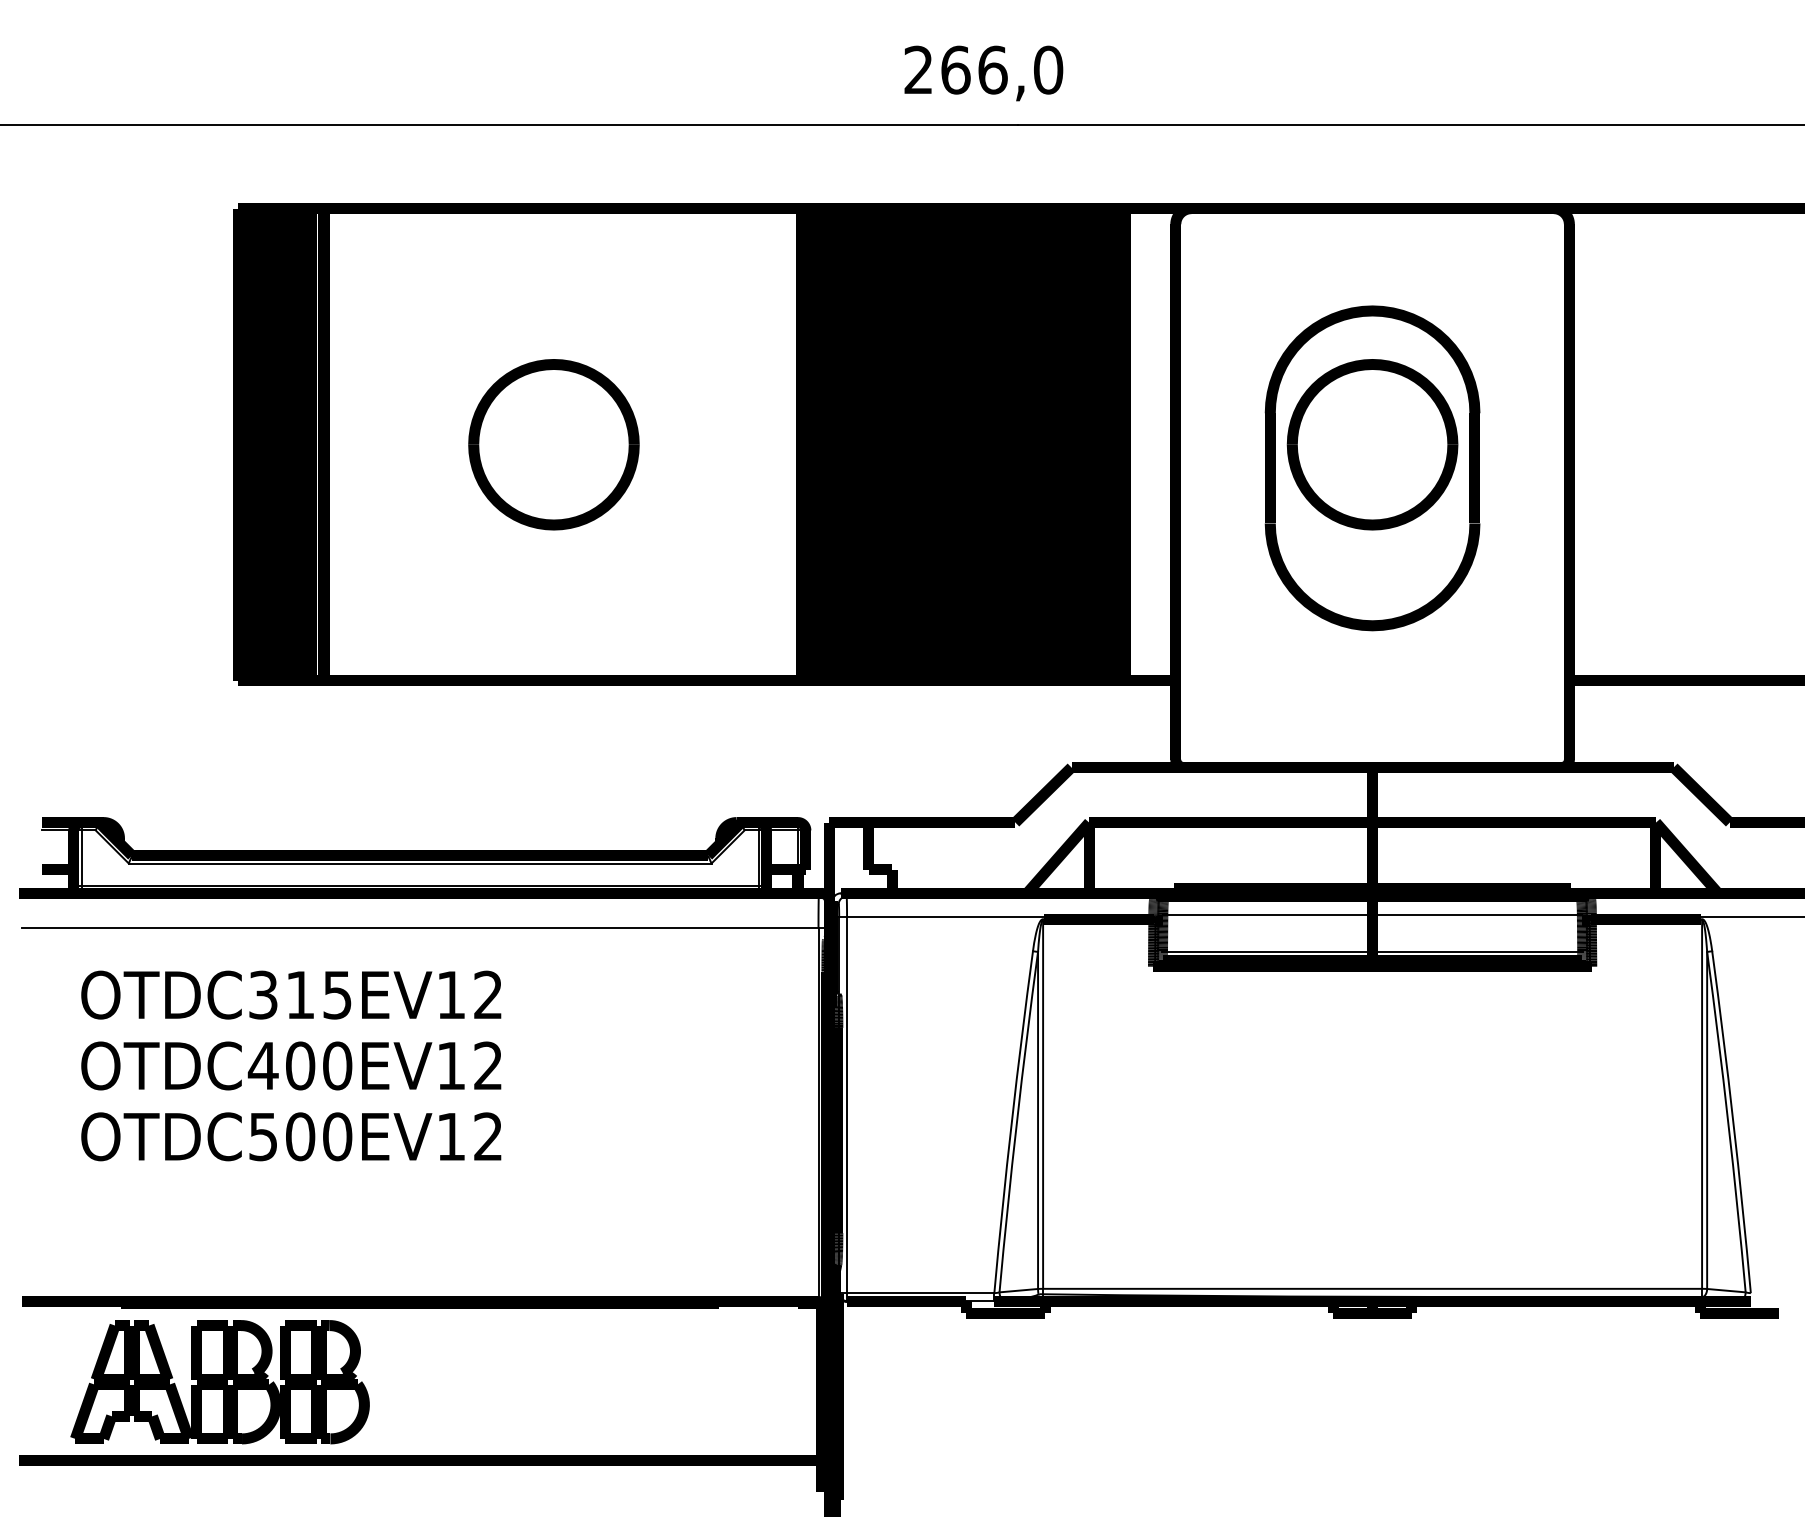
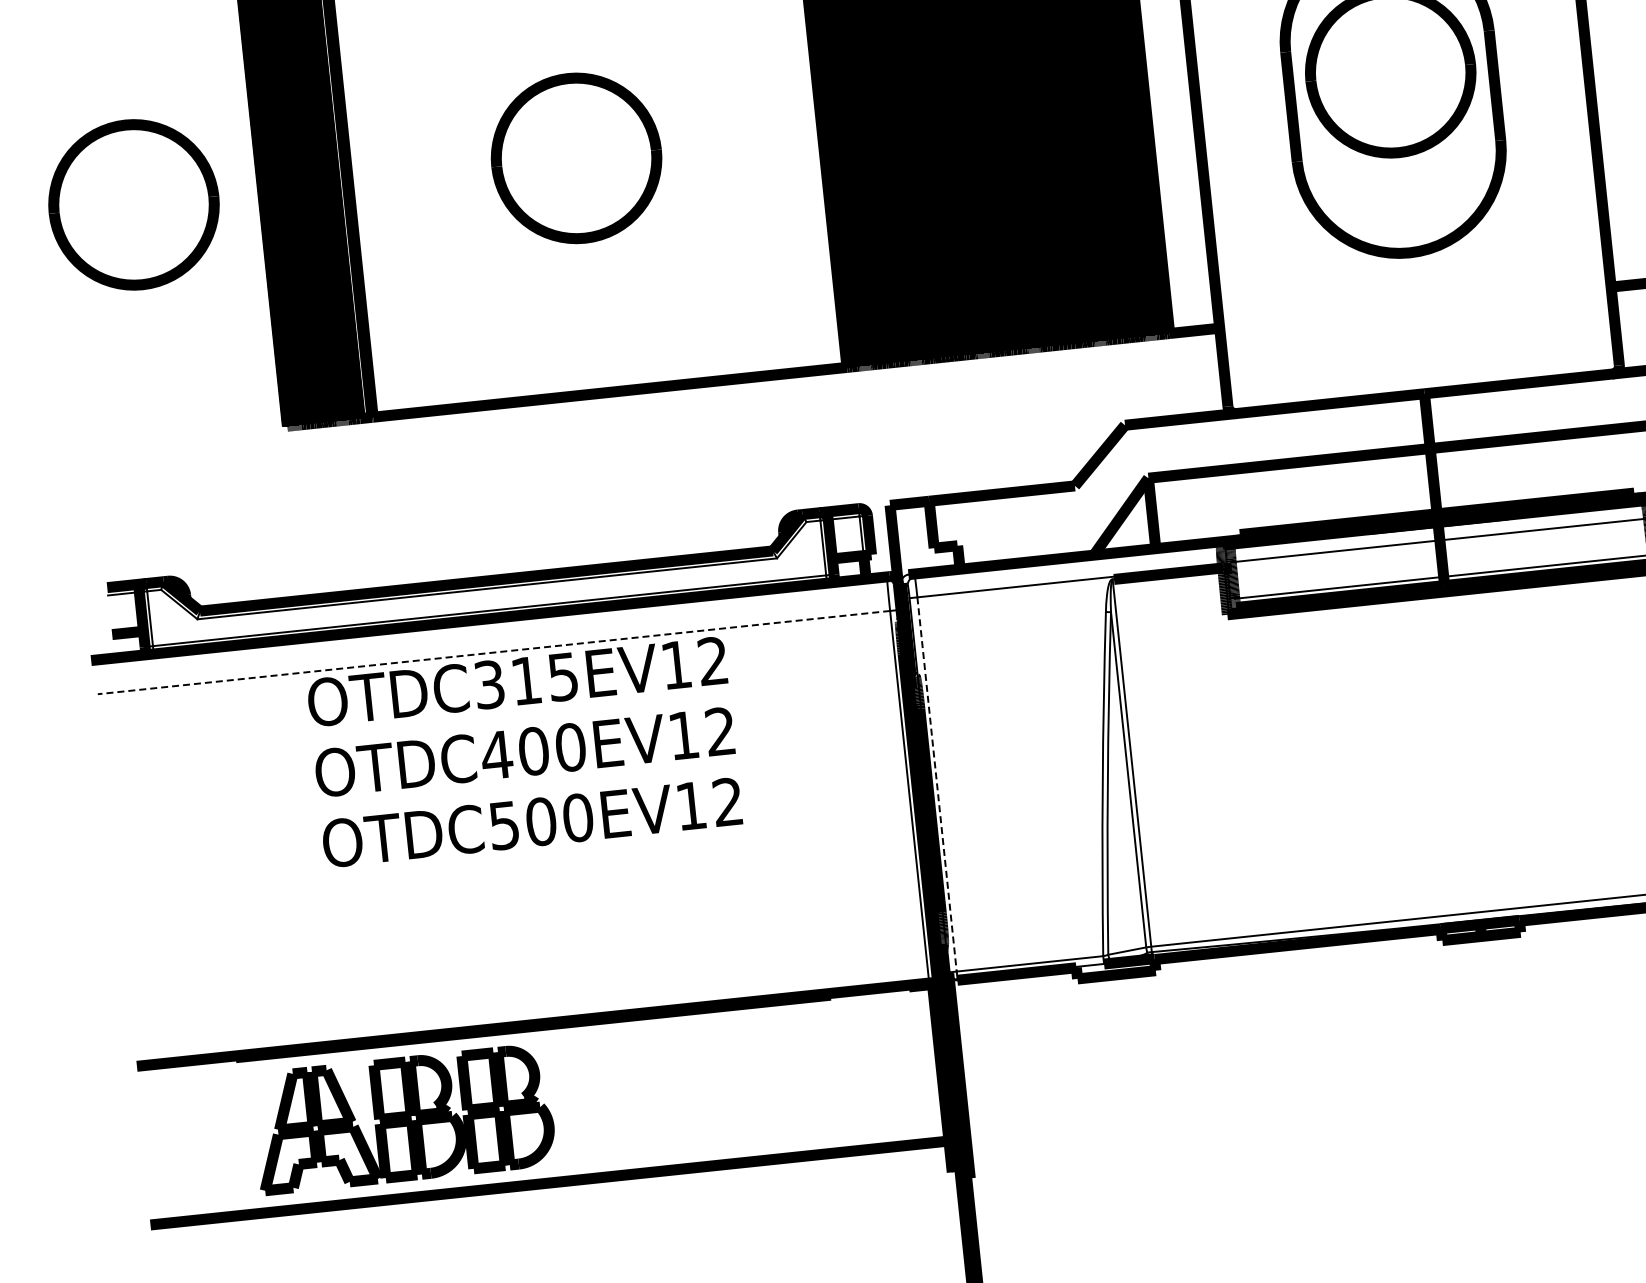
part: (108, 444) -> (133, 204), added
line: (419, 927) -> (493, 652), solid -> dashed
text: (291, 1065) -> (524, 751), moved
line: (847, 1105) -> (937, 784), solid -> dashed
part: (219, 1382) -> (402, 1119), moved

